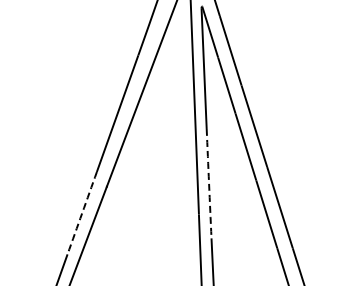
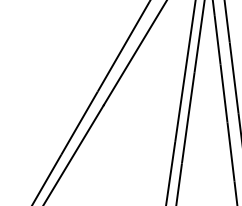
arc: (209, 183) -> (188, 118), dashed -> solid
arc: (82, 213) -> (79, 123), dashed -> solid

